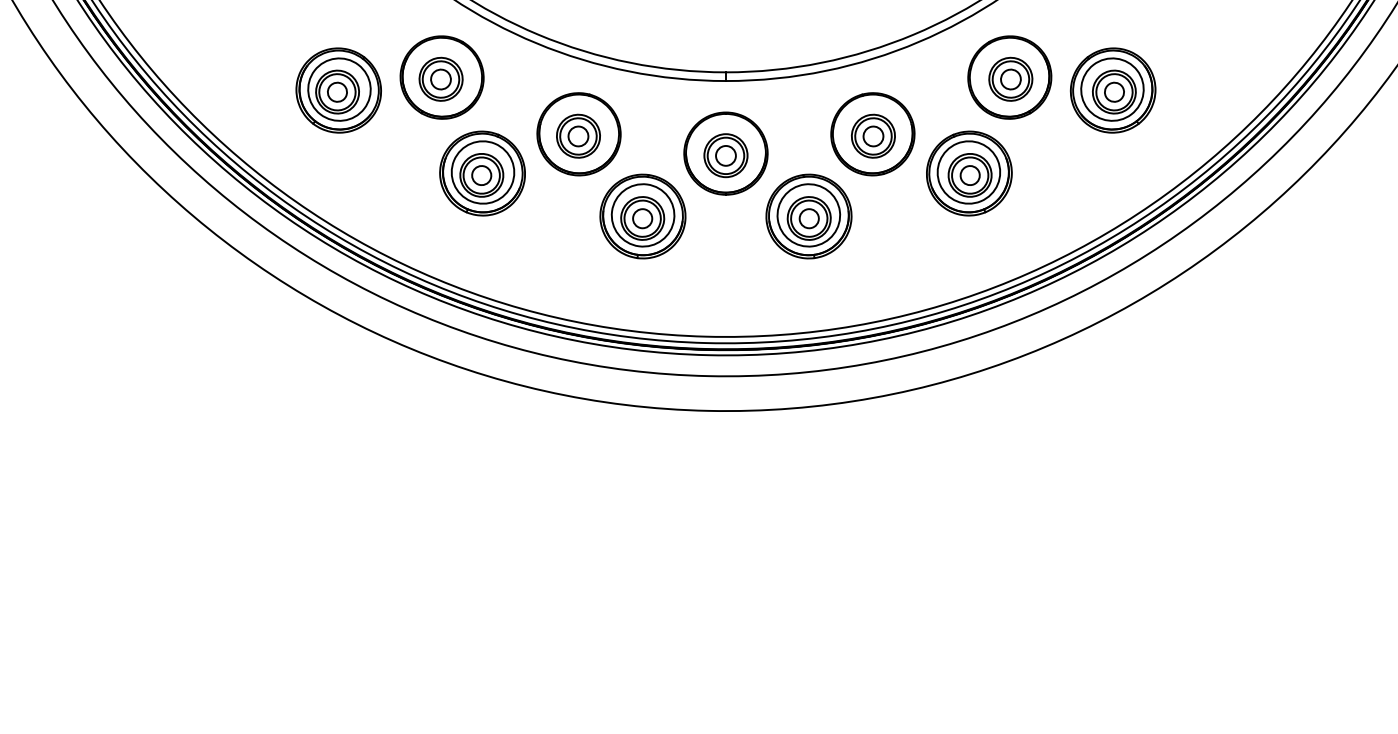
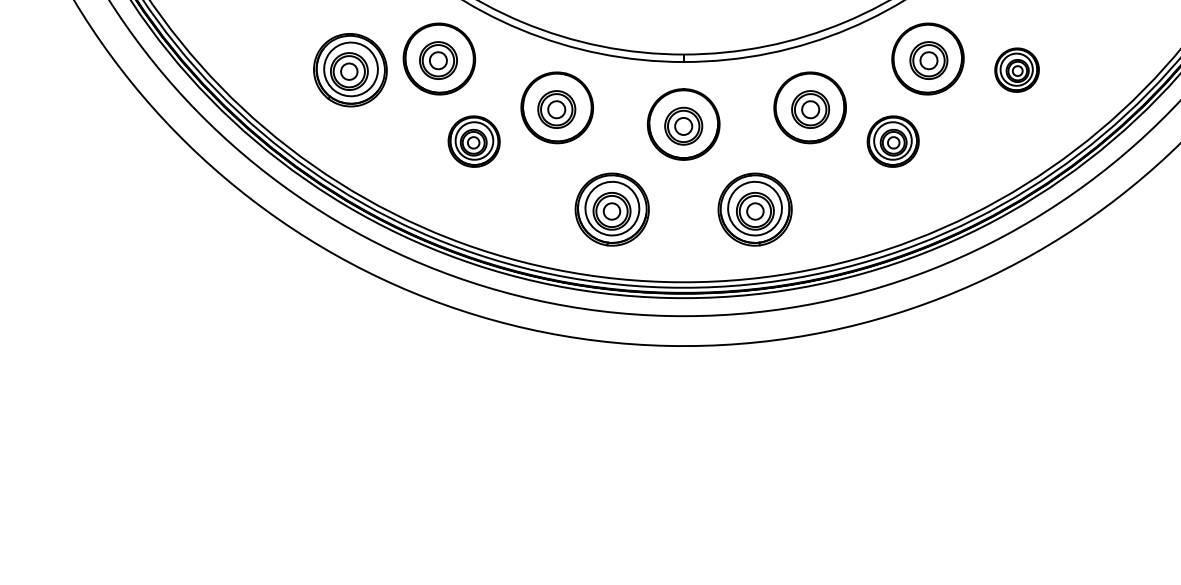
part: (1113, 90) -> (1017, 70), size x0.6
part: (482, 173) -> (474, 141), size x0.7
part: (969, 173) -> (893, 141), size x0.7
part: (642, 216) -> (611, 209), moved
part: (808, 216) -> (754, 209), moved

